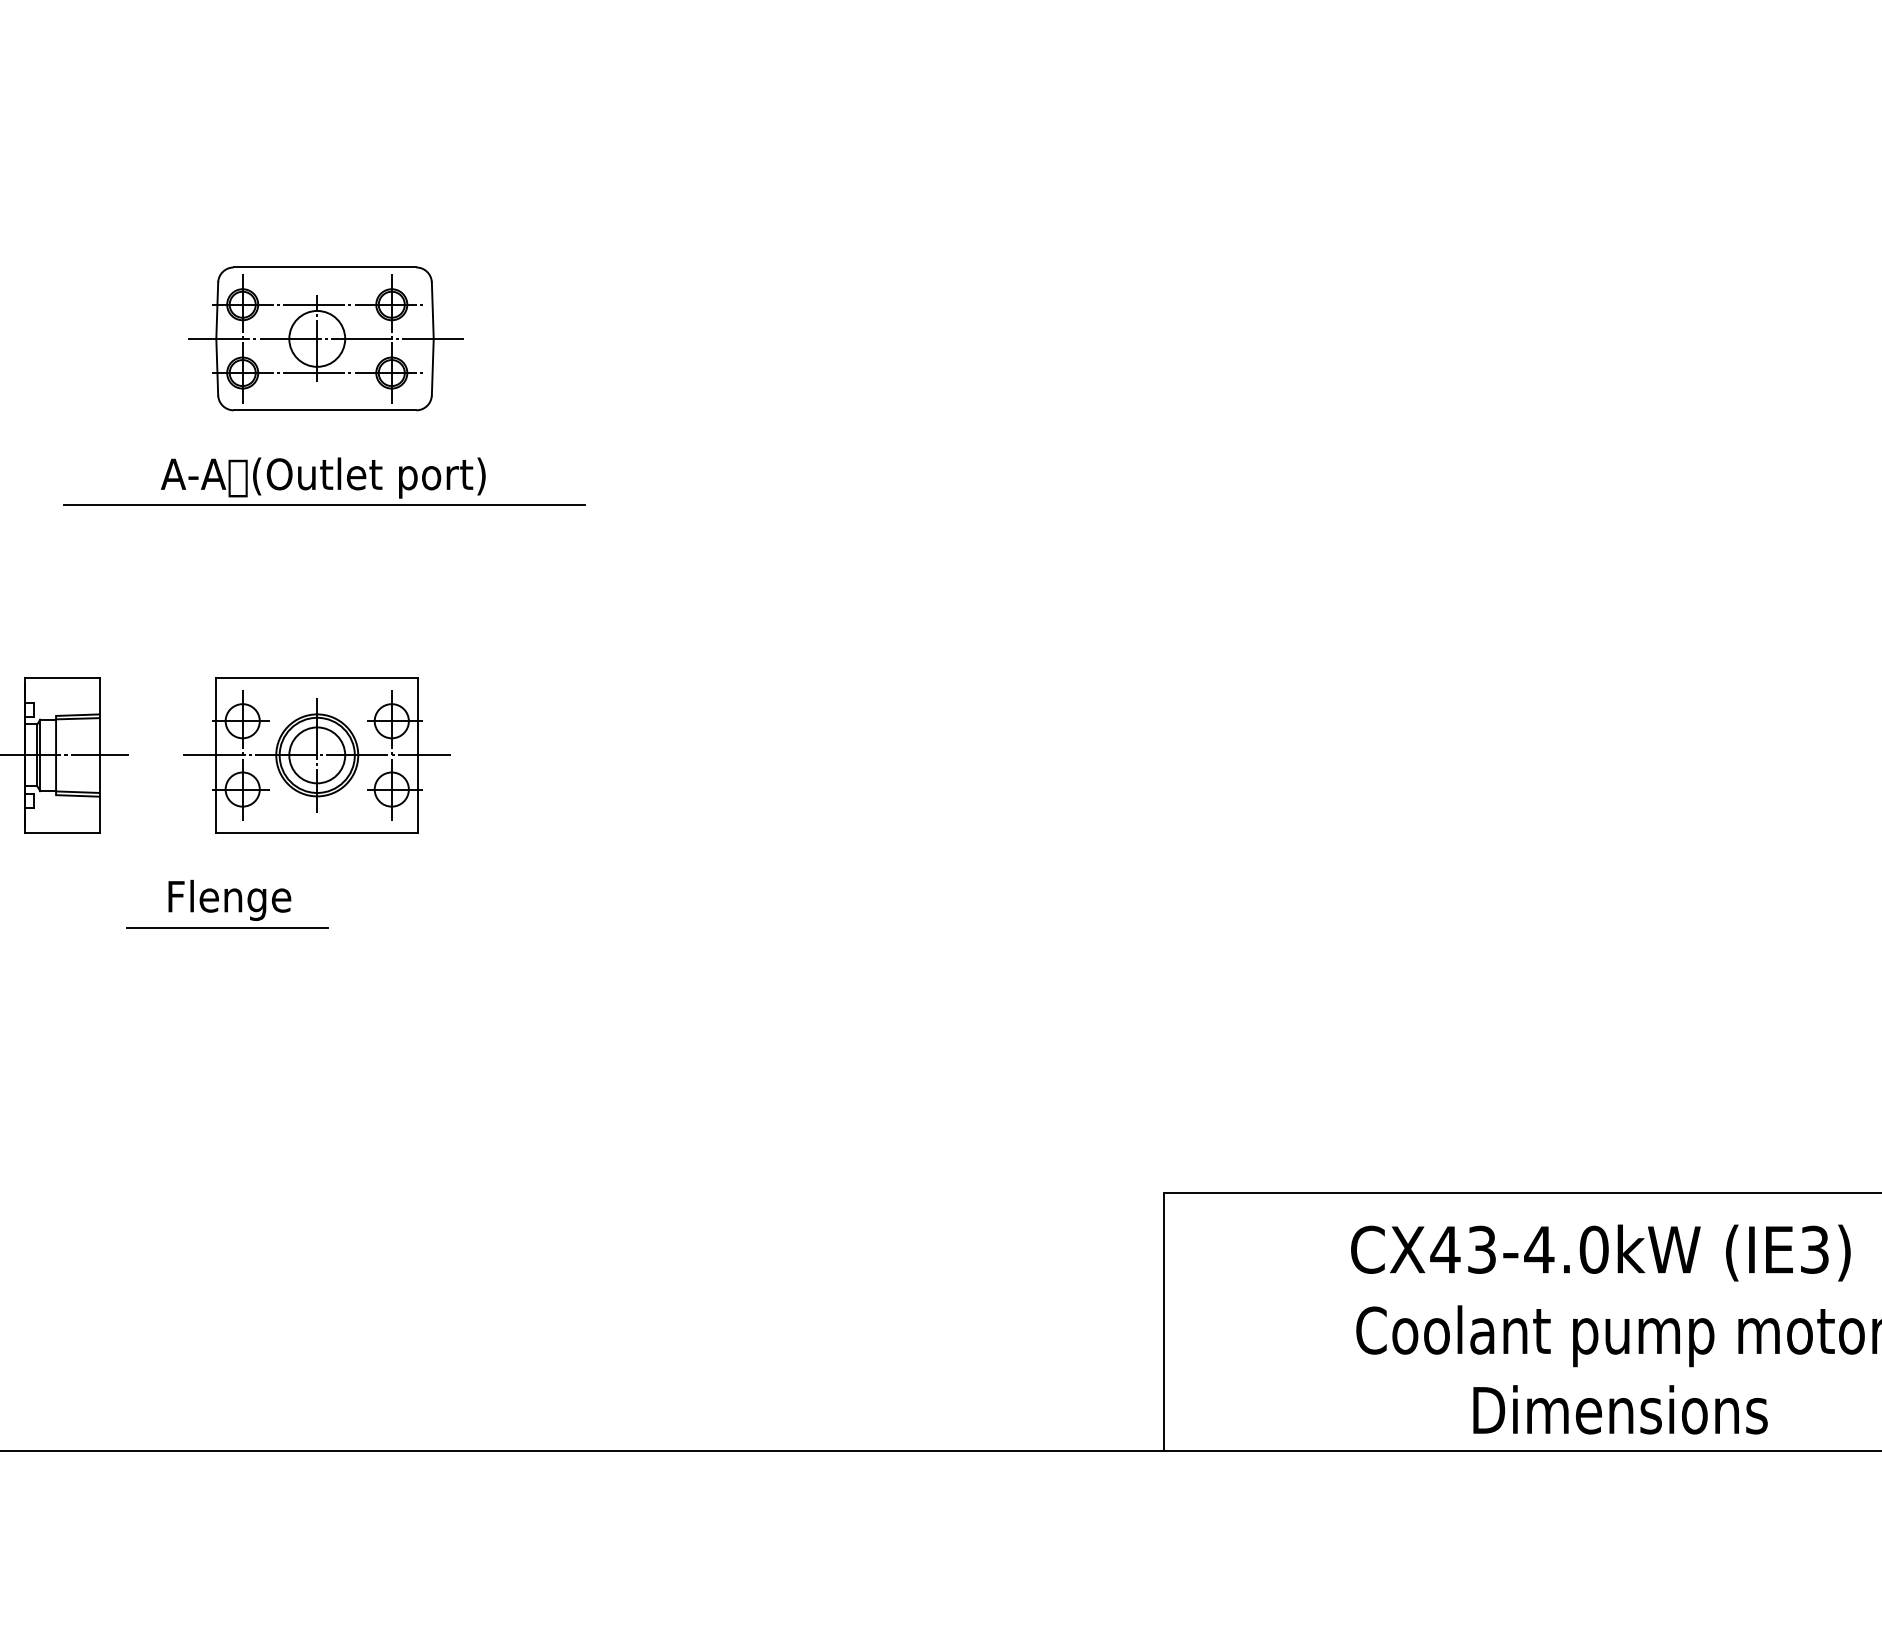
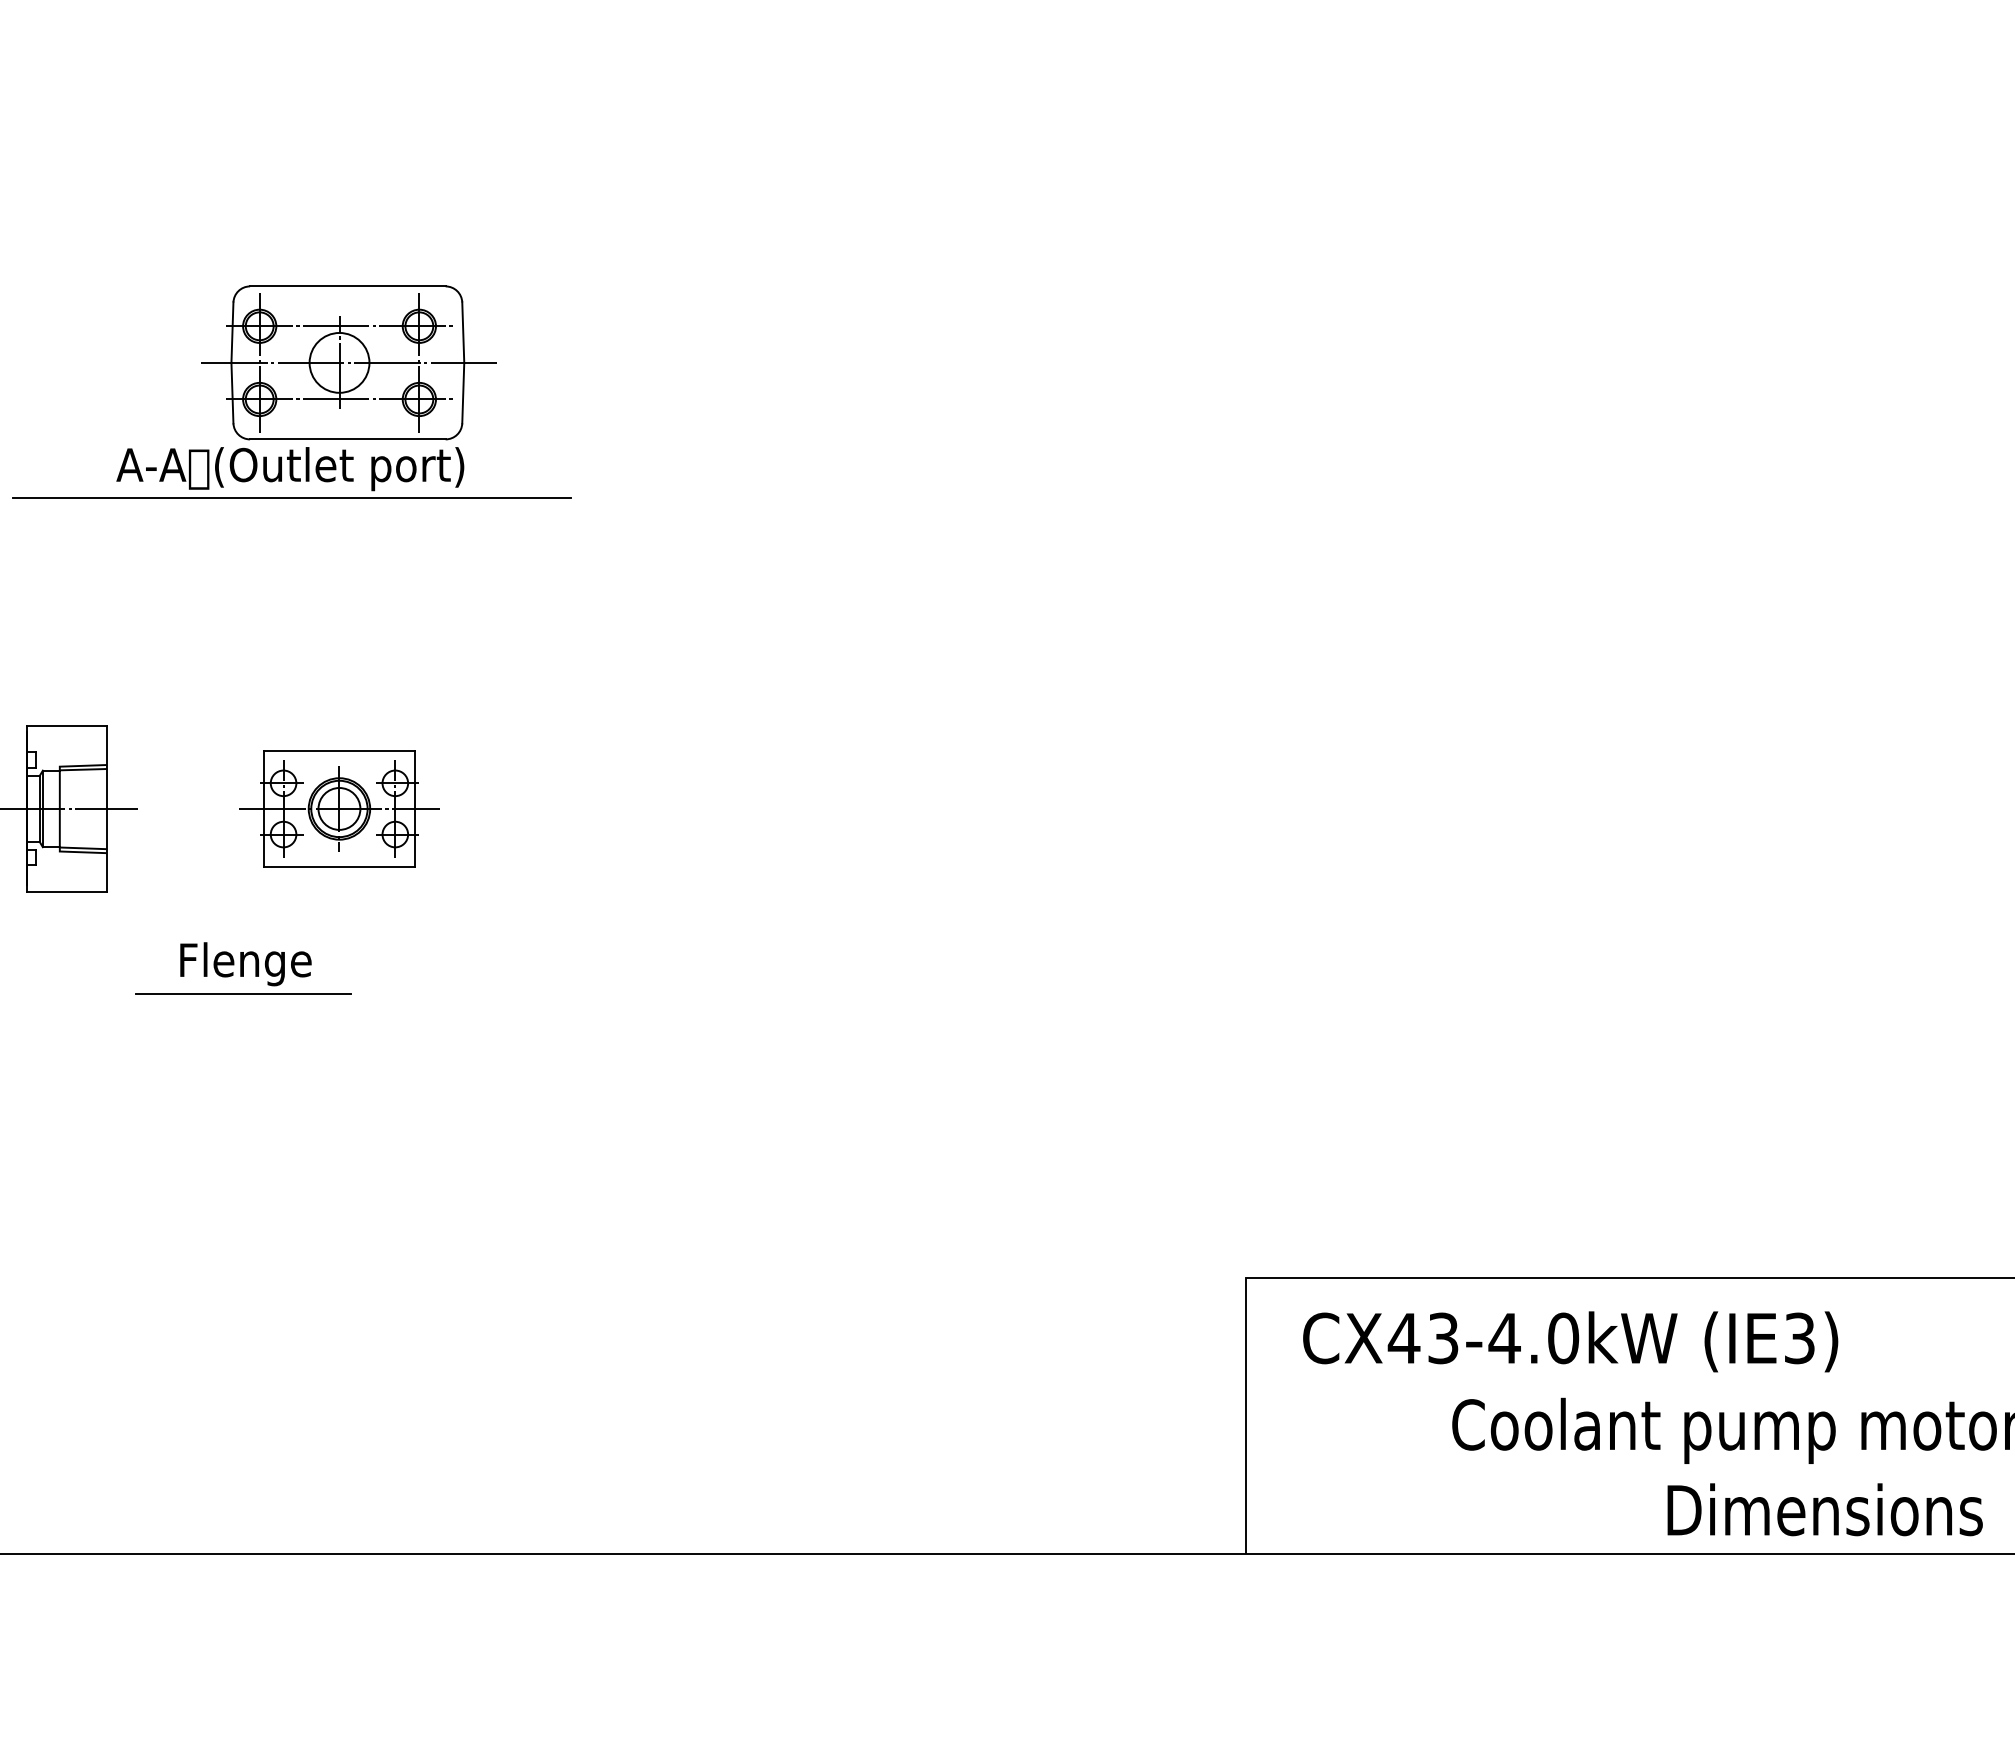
part: (324, 481) -> (291, 472), moved
part: (316, 755) -> (338, 809), size x0.7
text: (1600, 1252) -> (1570, 1341), moved
text: (1620, 1409) -> (1825, 1509), moved

